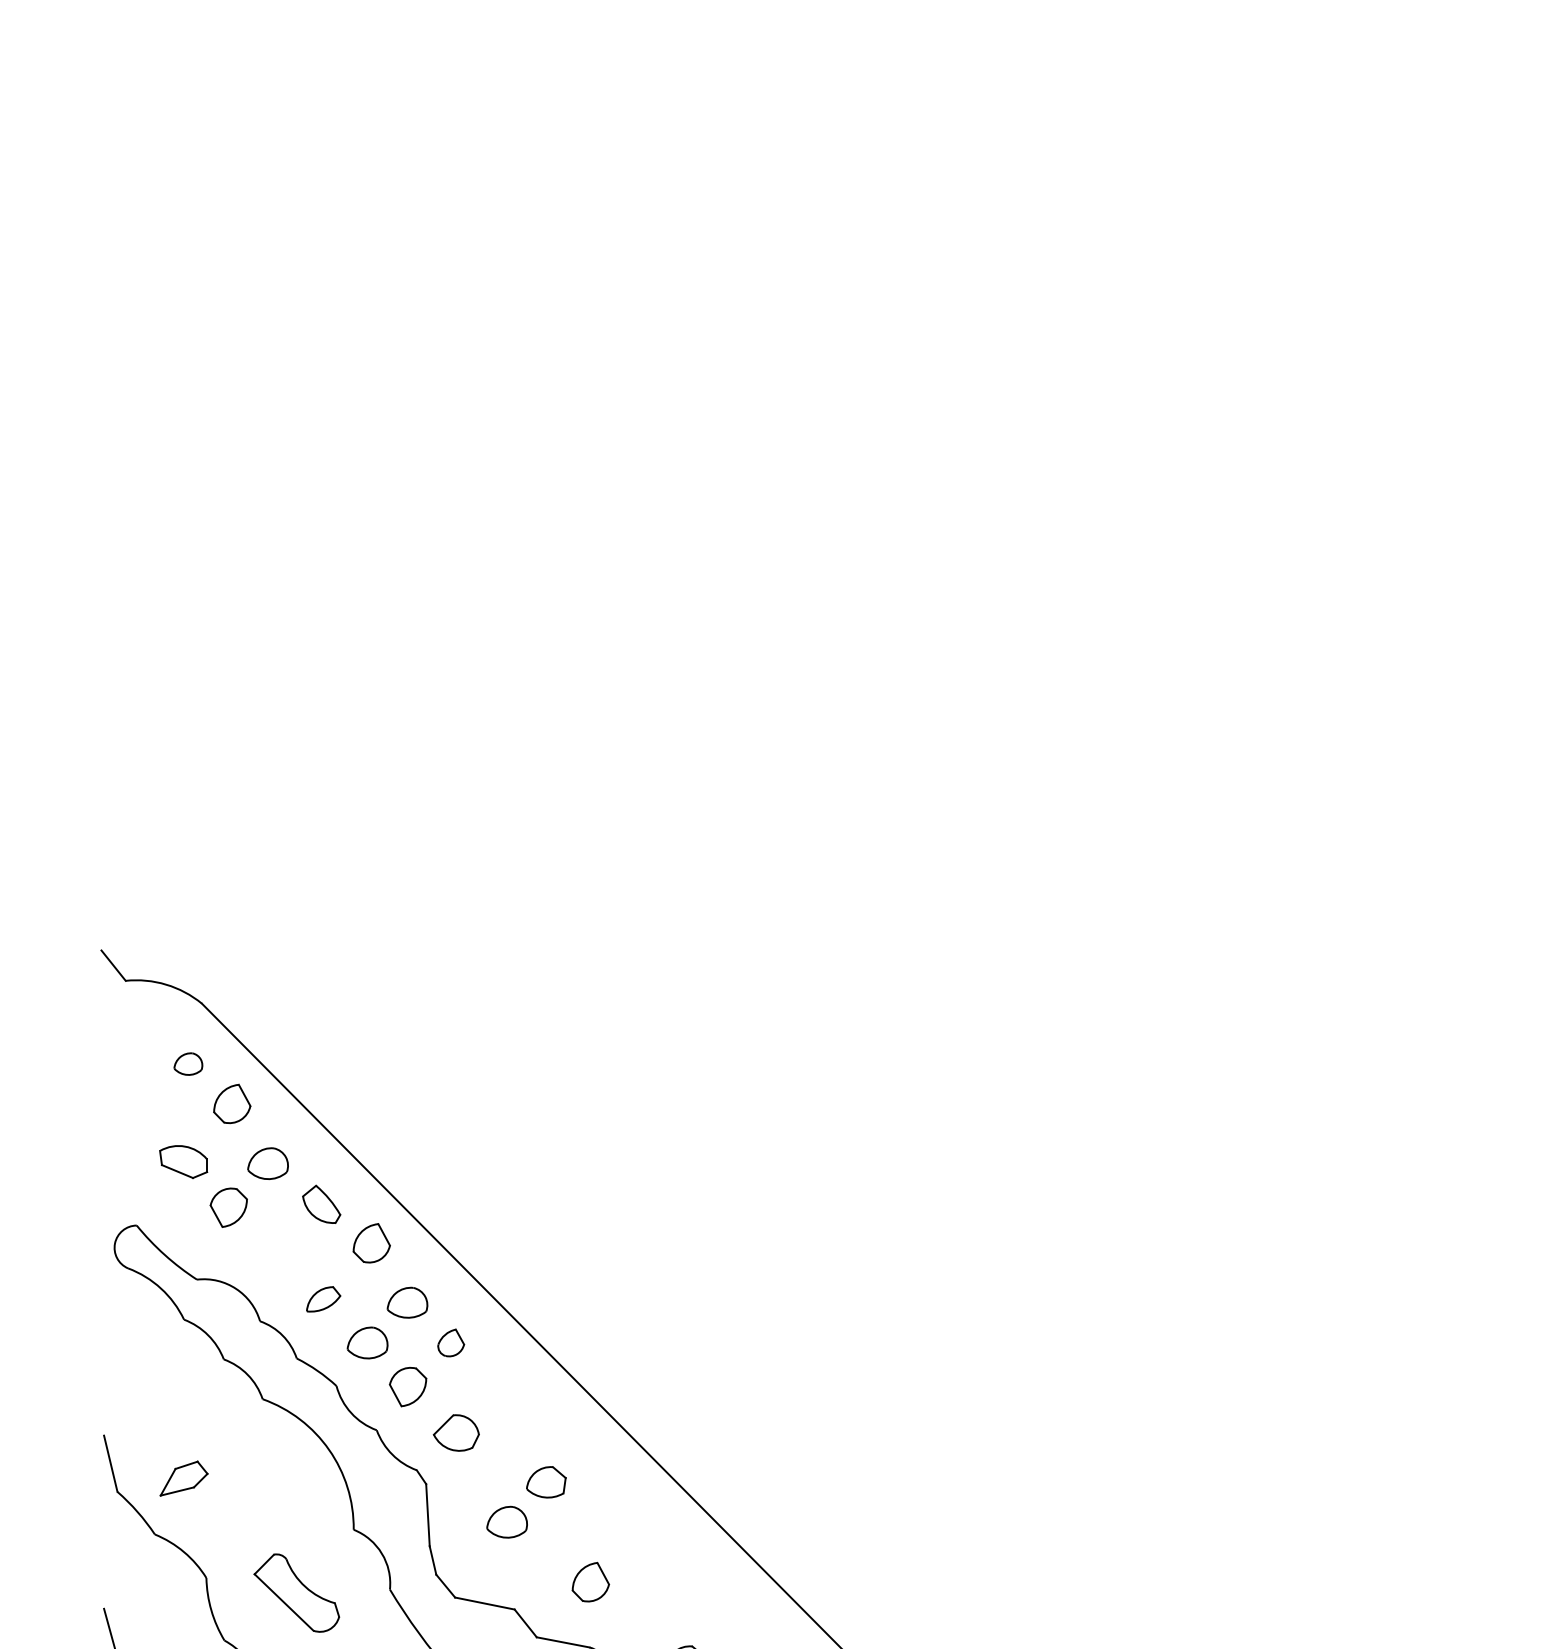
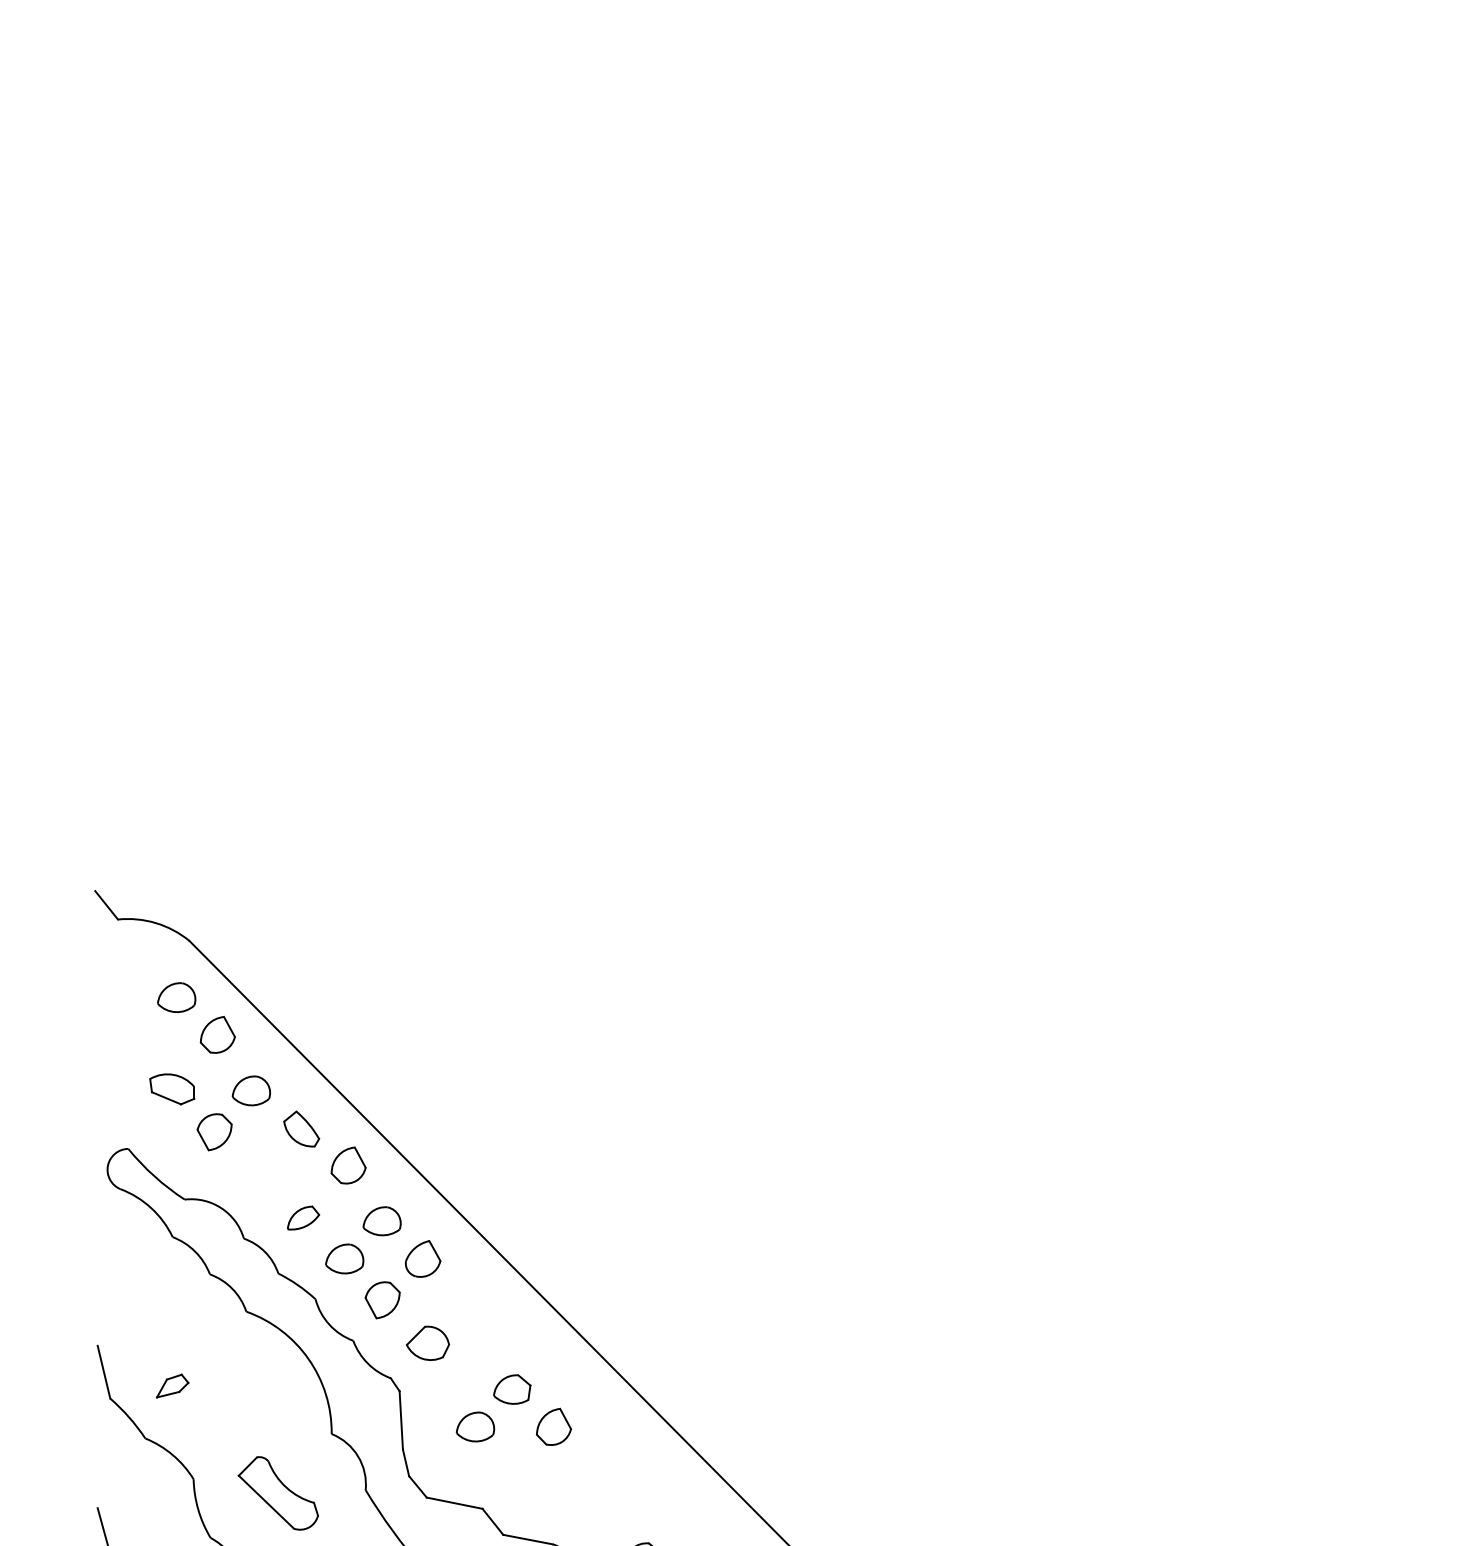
part: (188, 1063) -> (176, 997), size x1.43
part: (450, 1342) -> (422, 1258), size x1.43
part: (183, 1478) -> (172, 1385), size x0.71
part: (590, 1581) -> (553, 1426), moved

